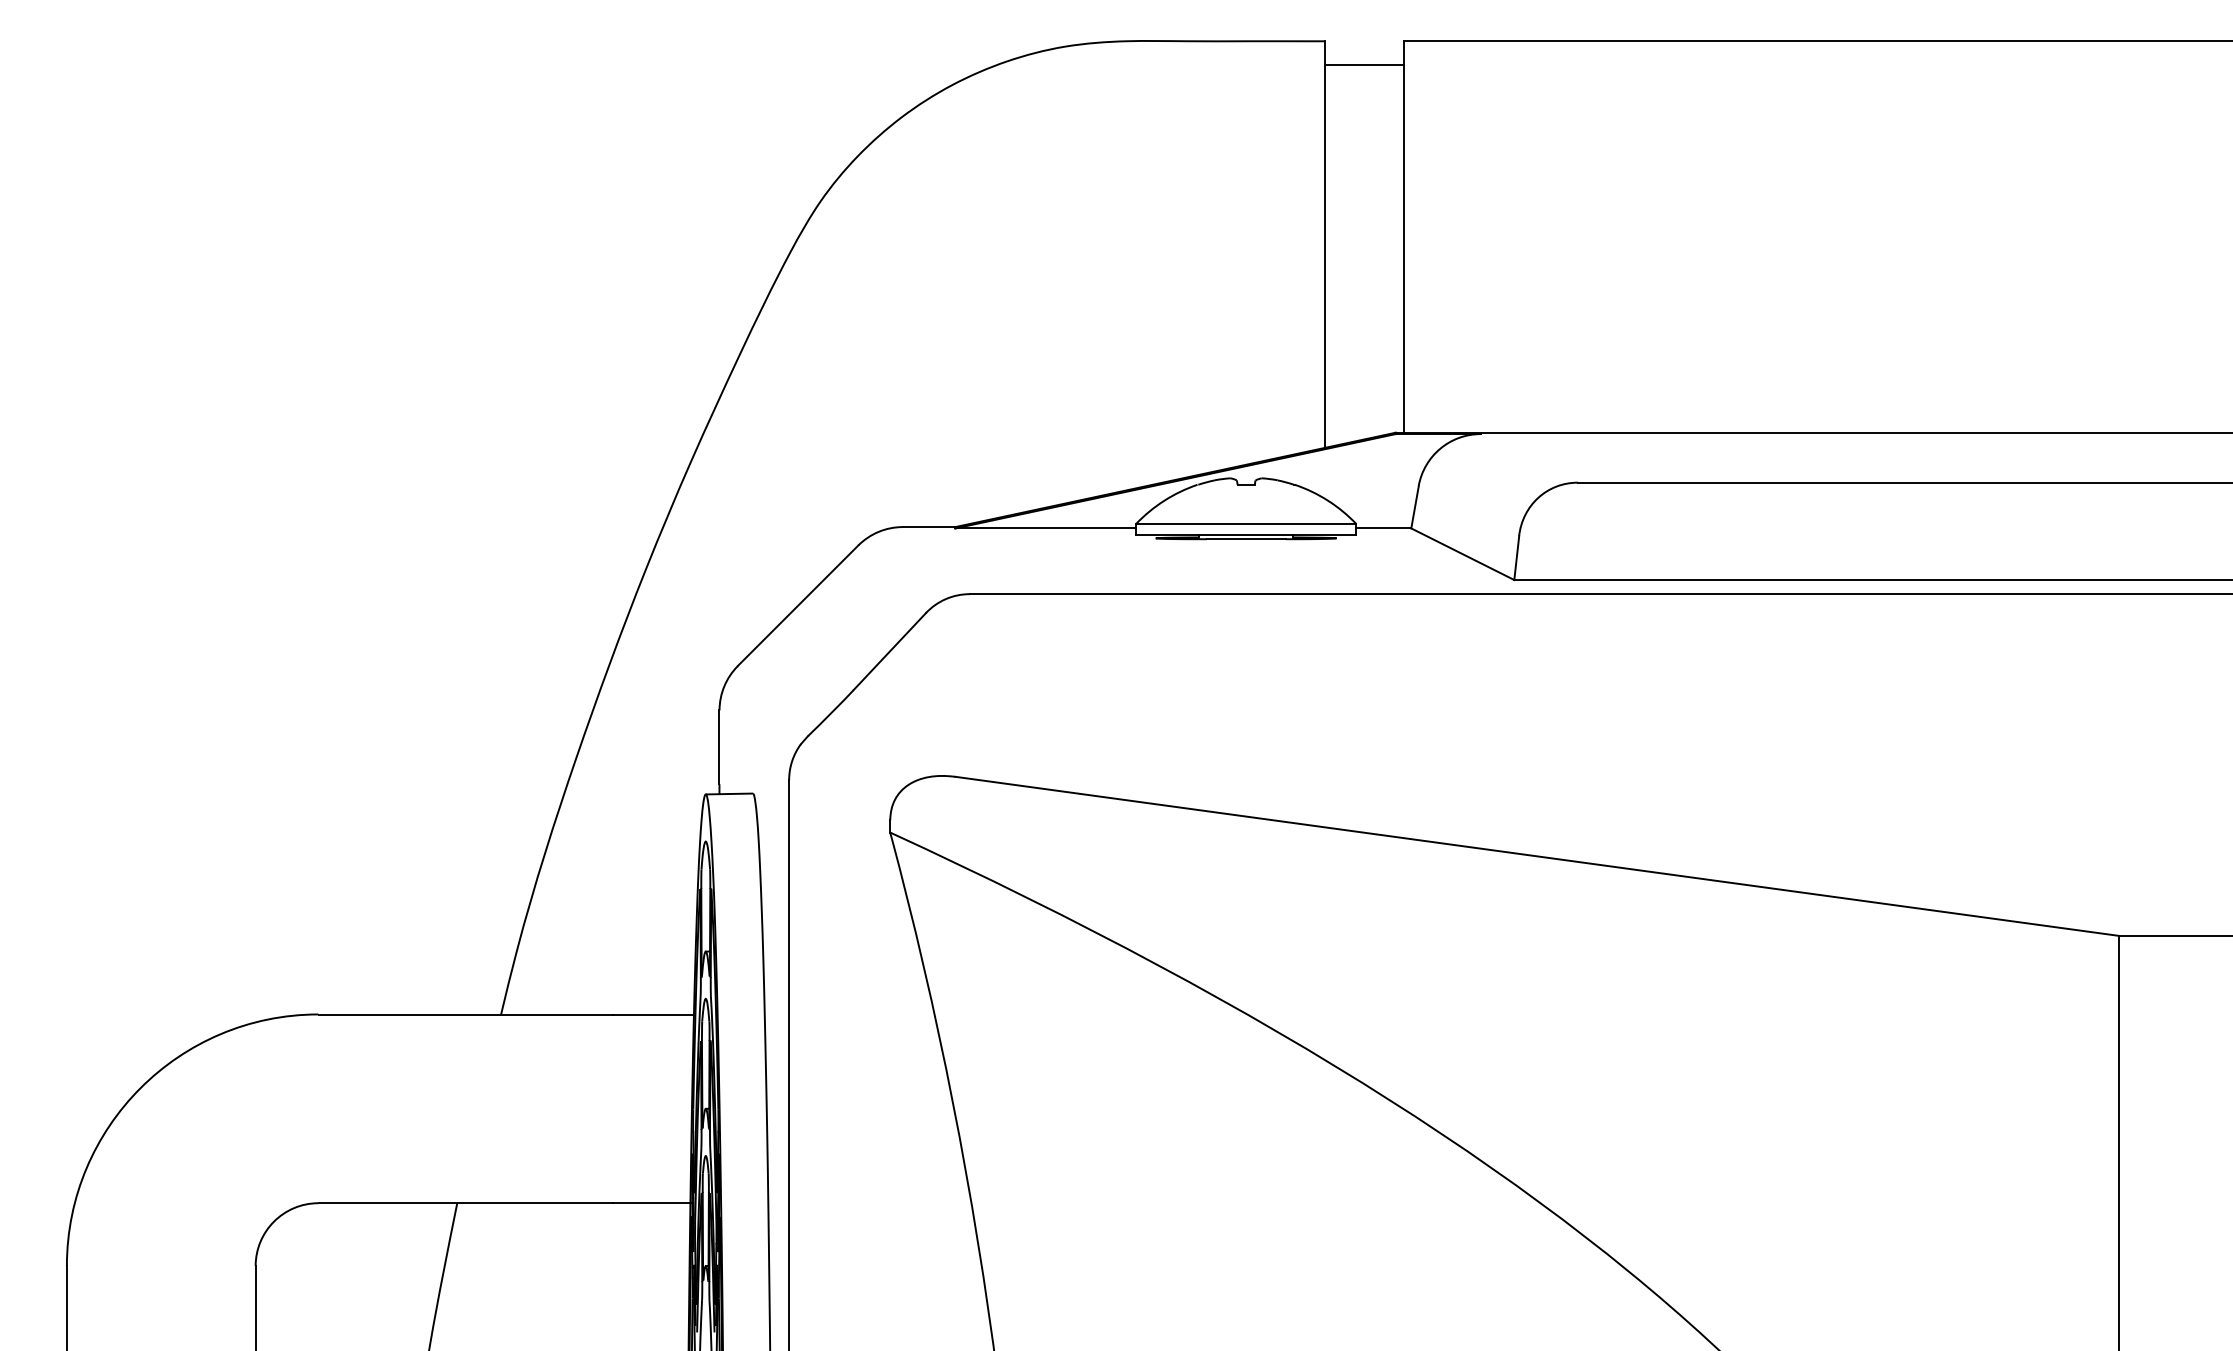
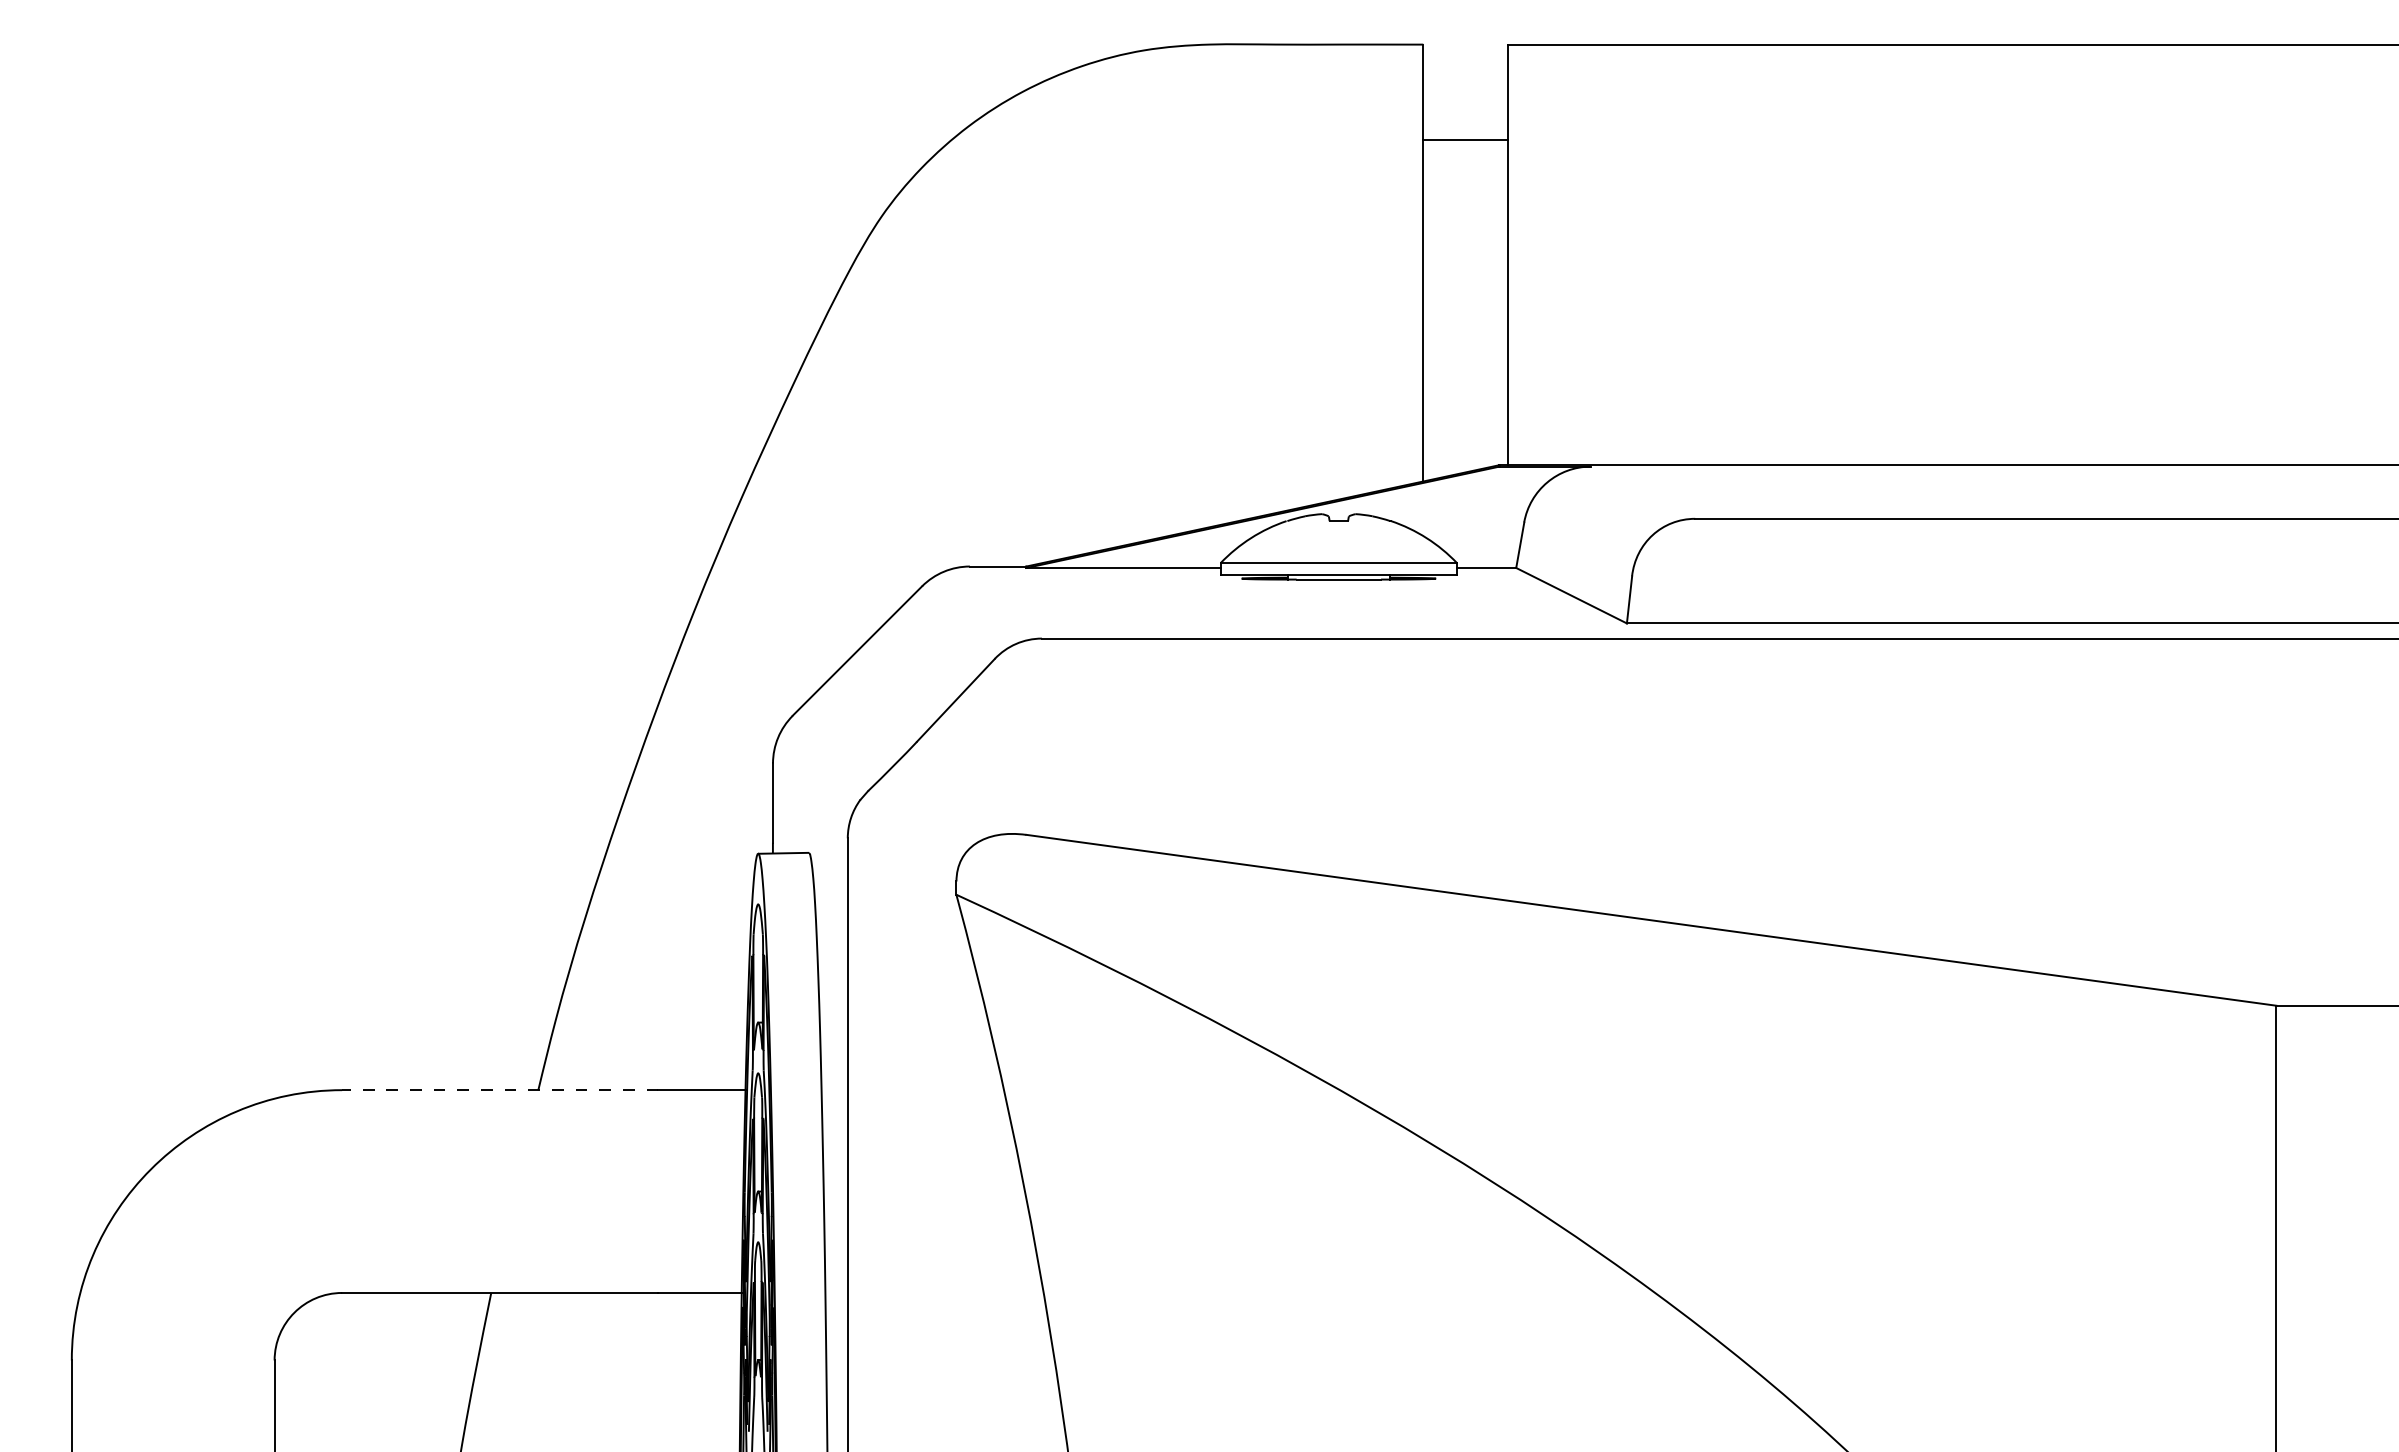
line: (1363, 64) -> (1464, 139), moved
line: (465, 1014) -> (500, 1090), solid -> dashed

